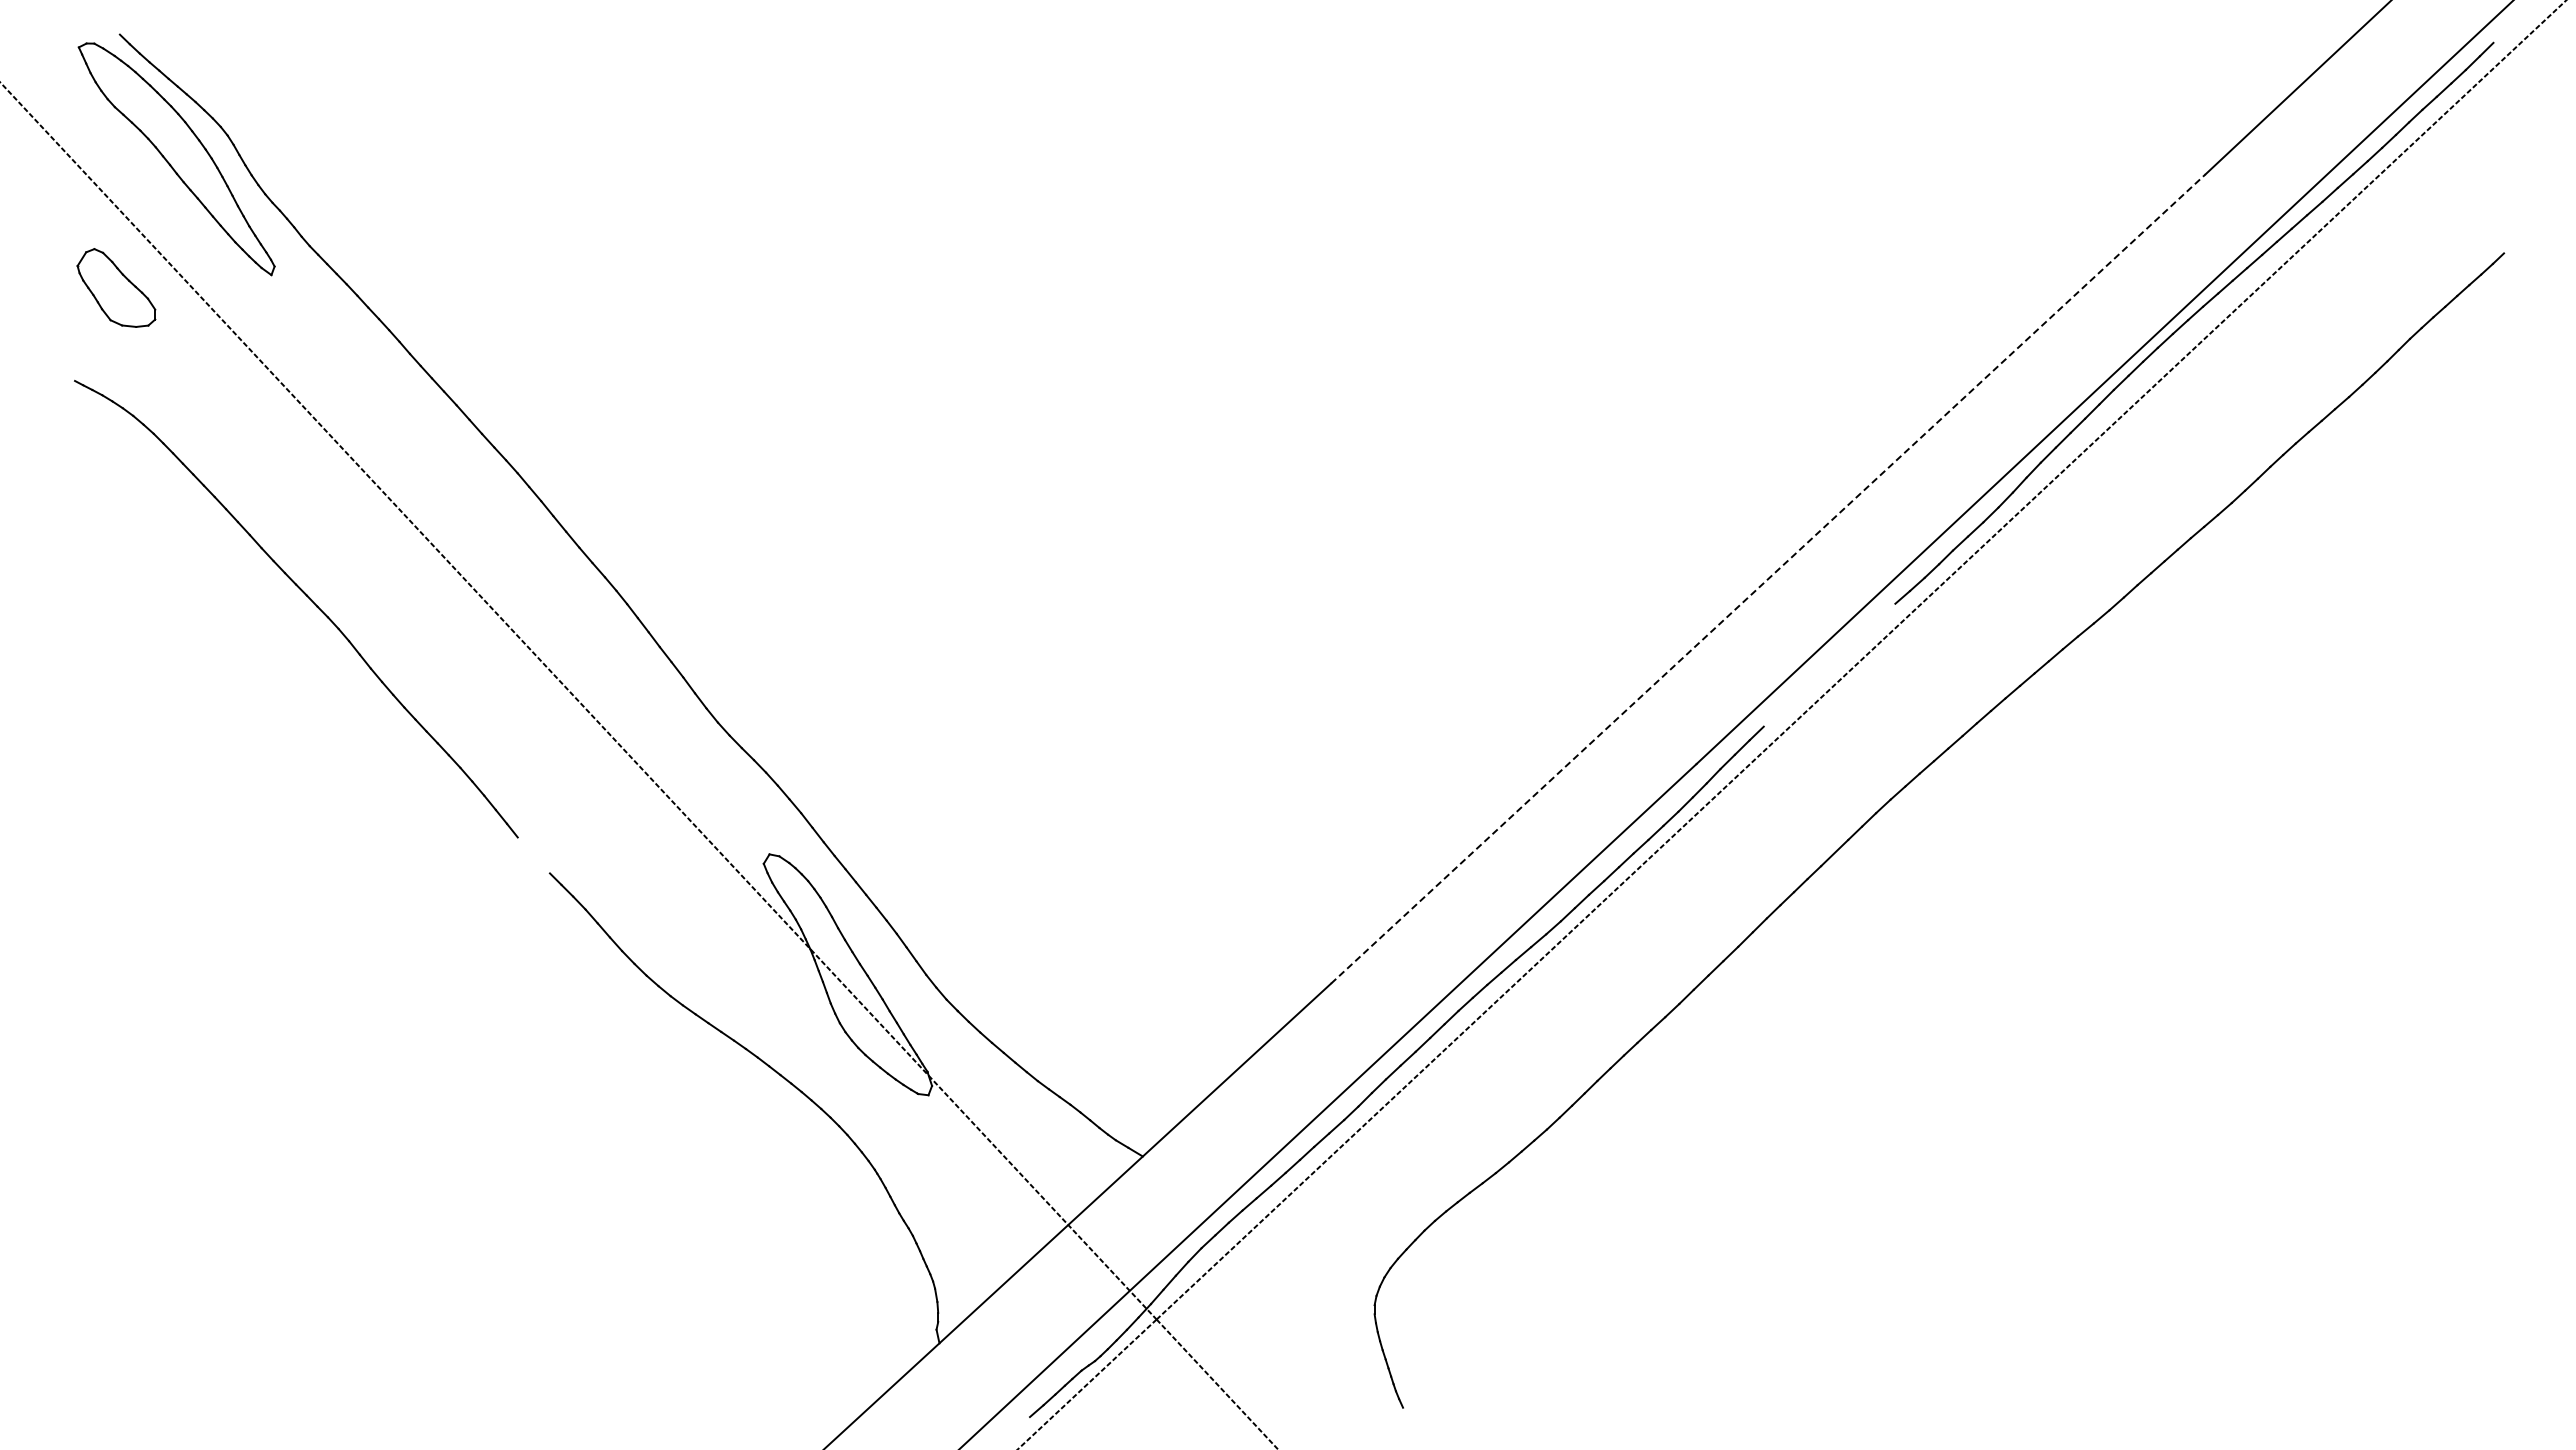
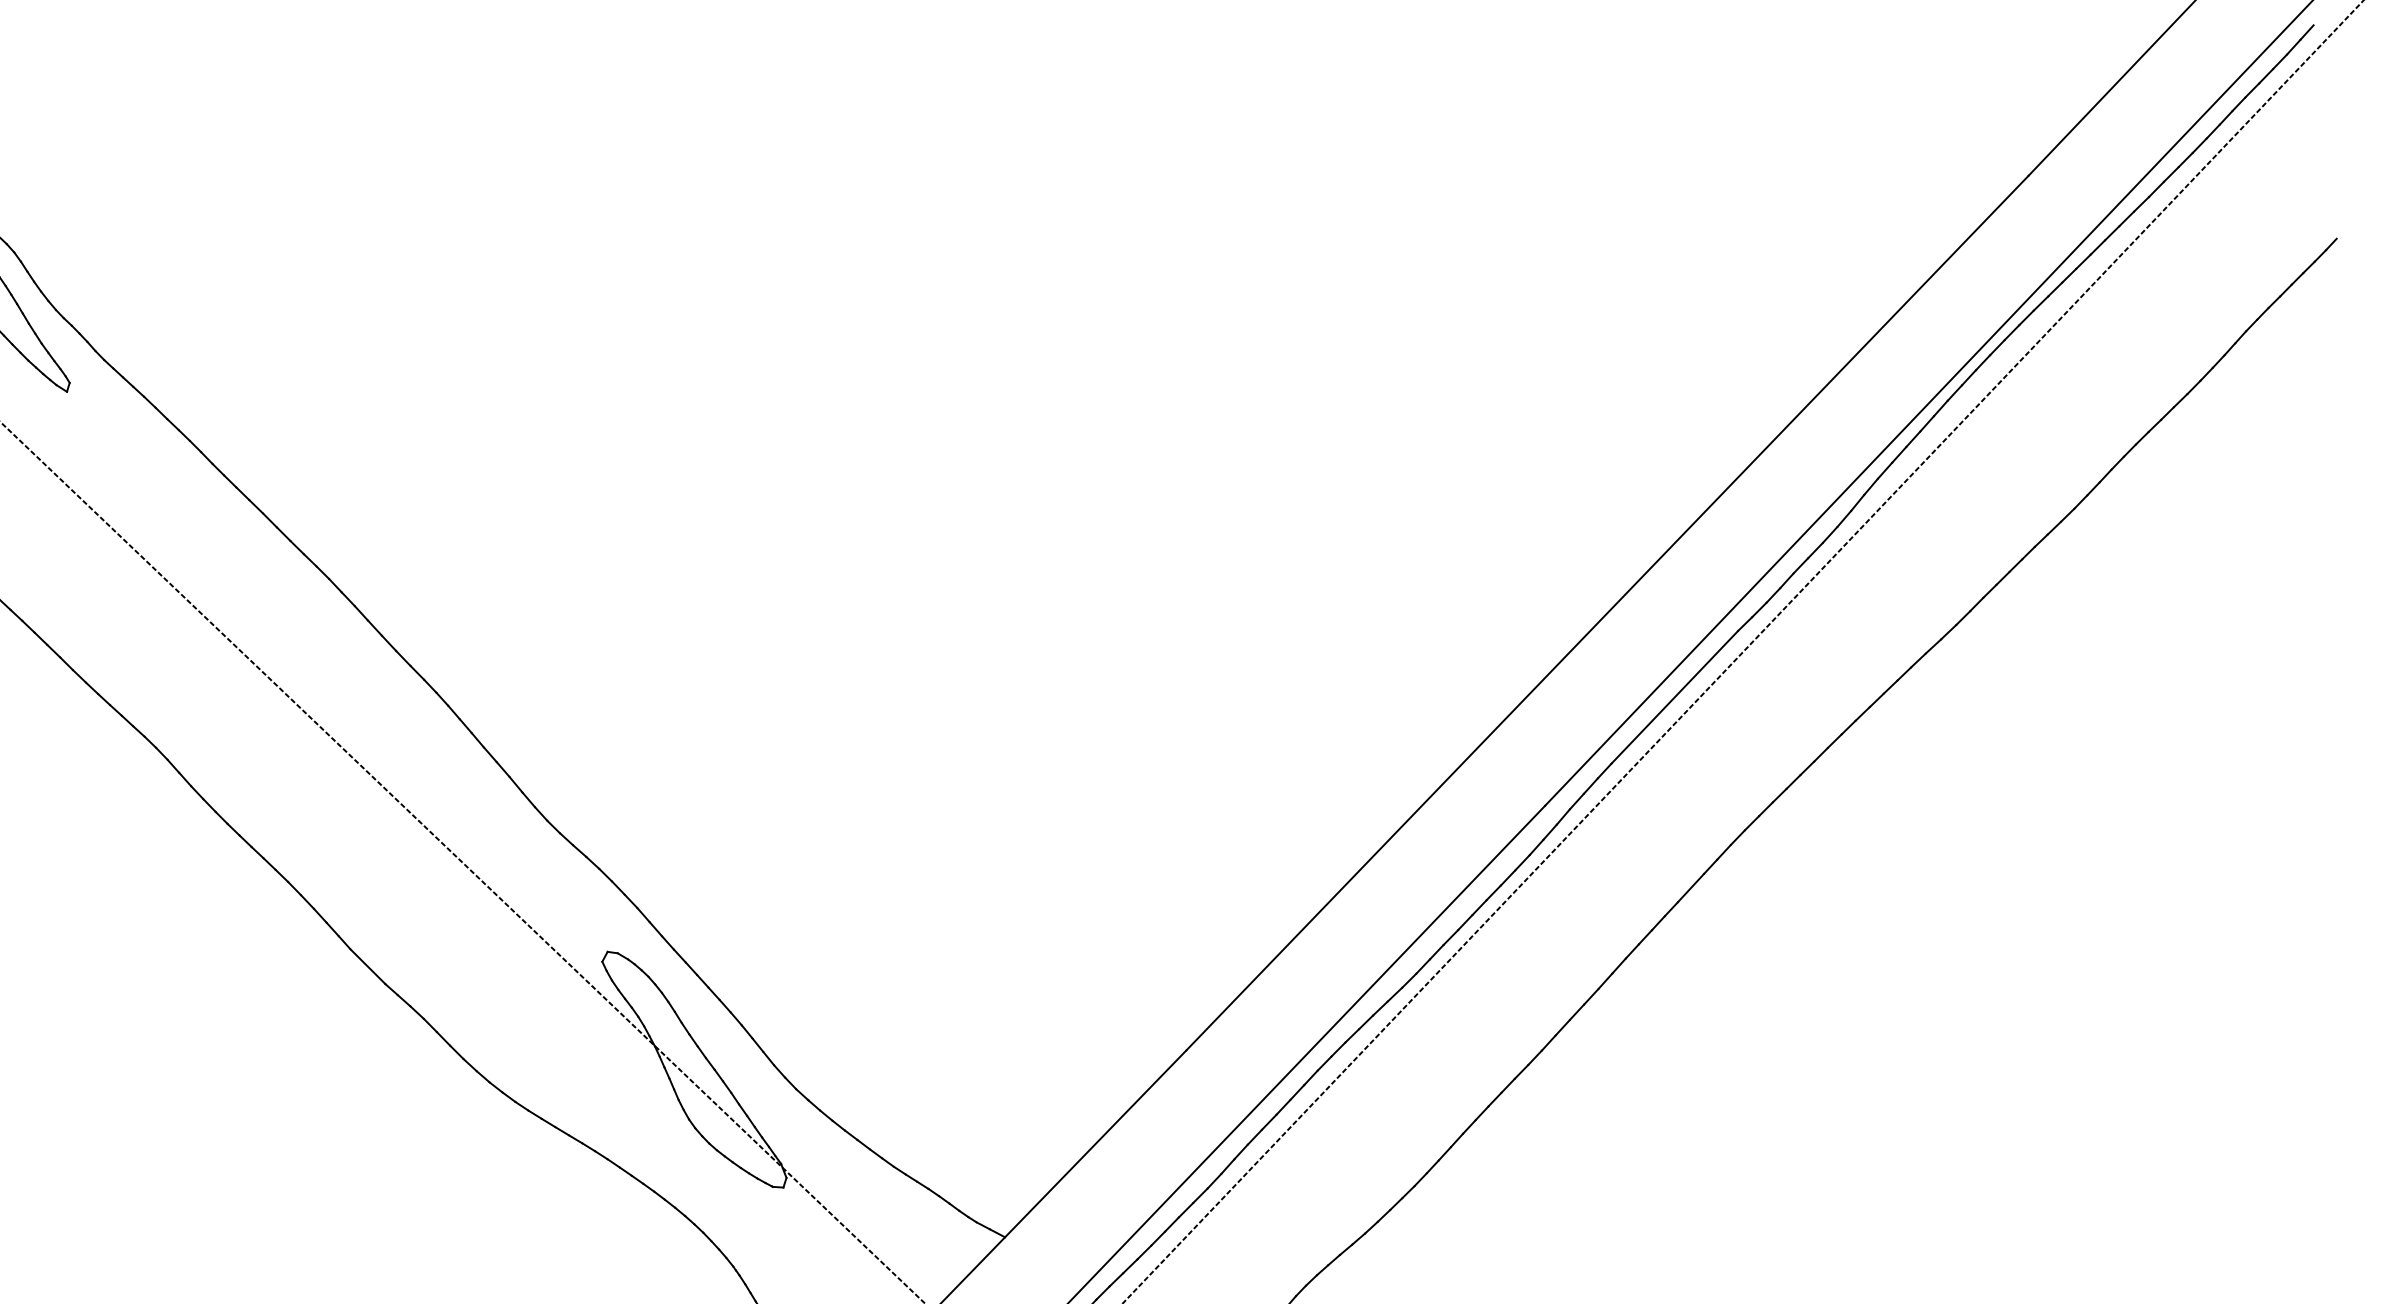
line: (1768, 578) -> (1607, 612), dashed -> solid
line: (1829, 664) -> (1674, 696), added
line: (533, 855) -> (367, 966), added

